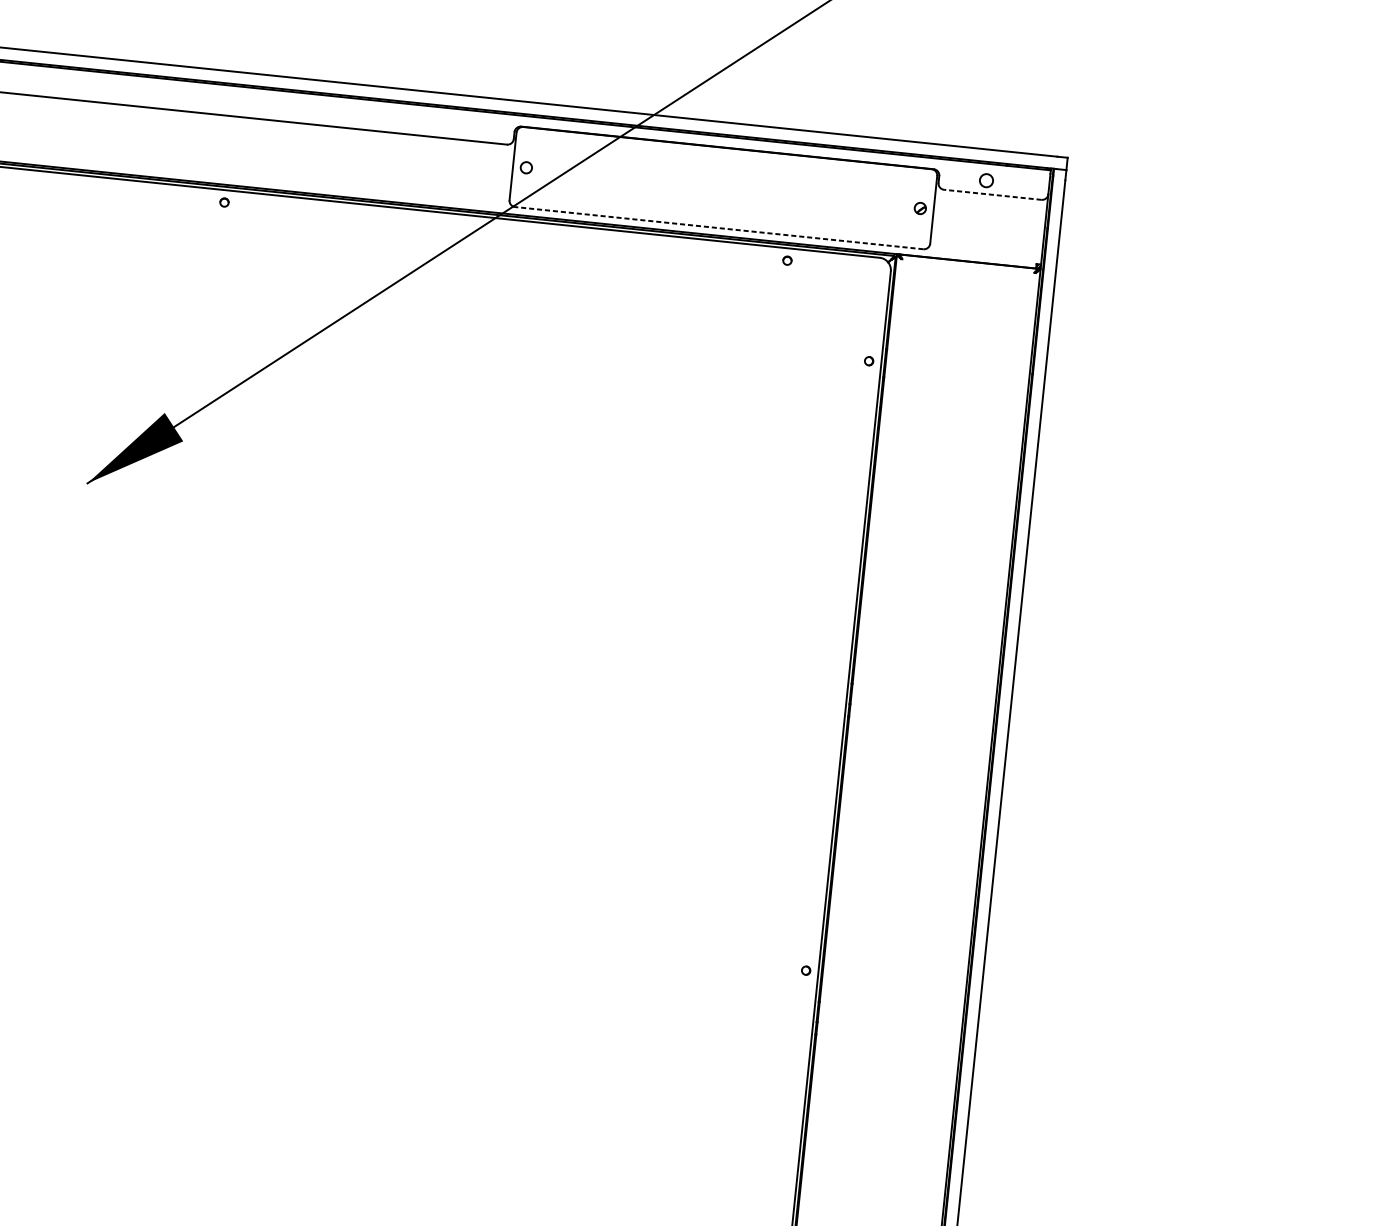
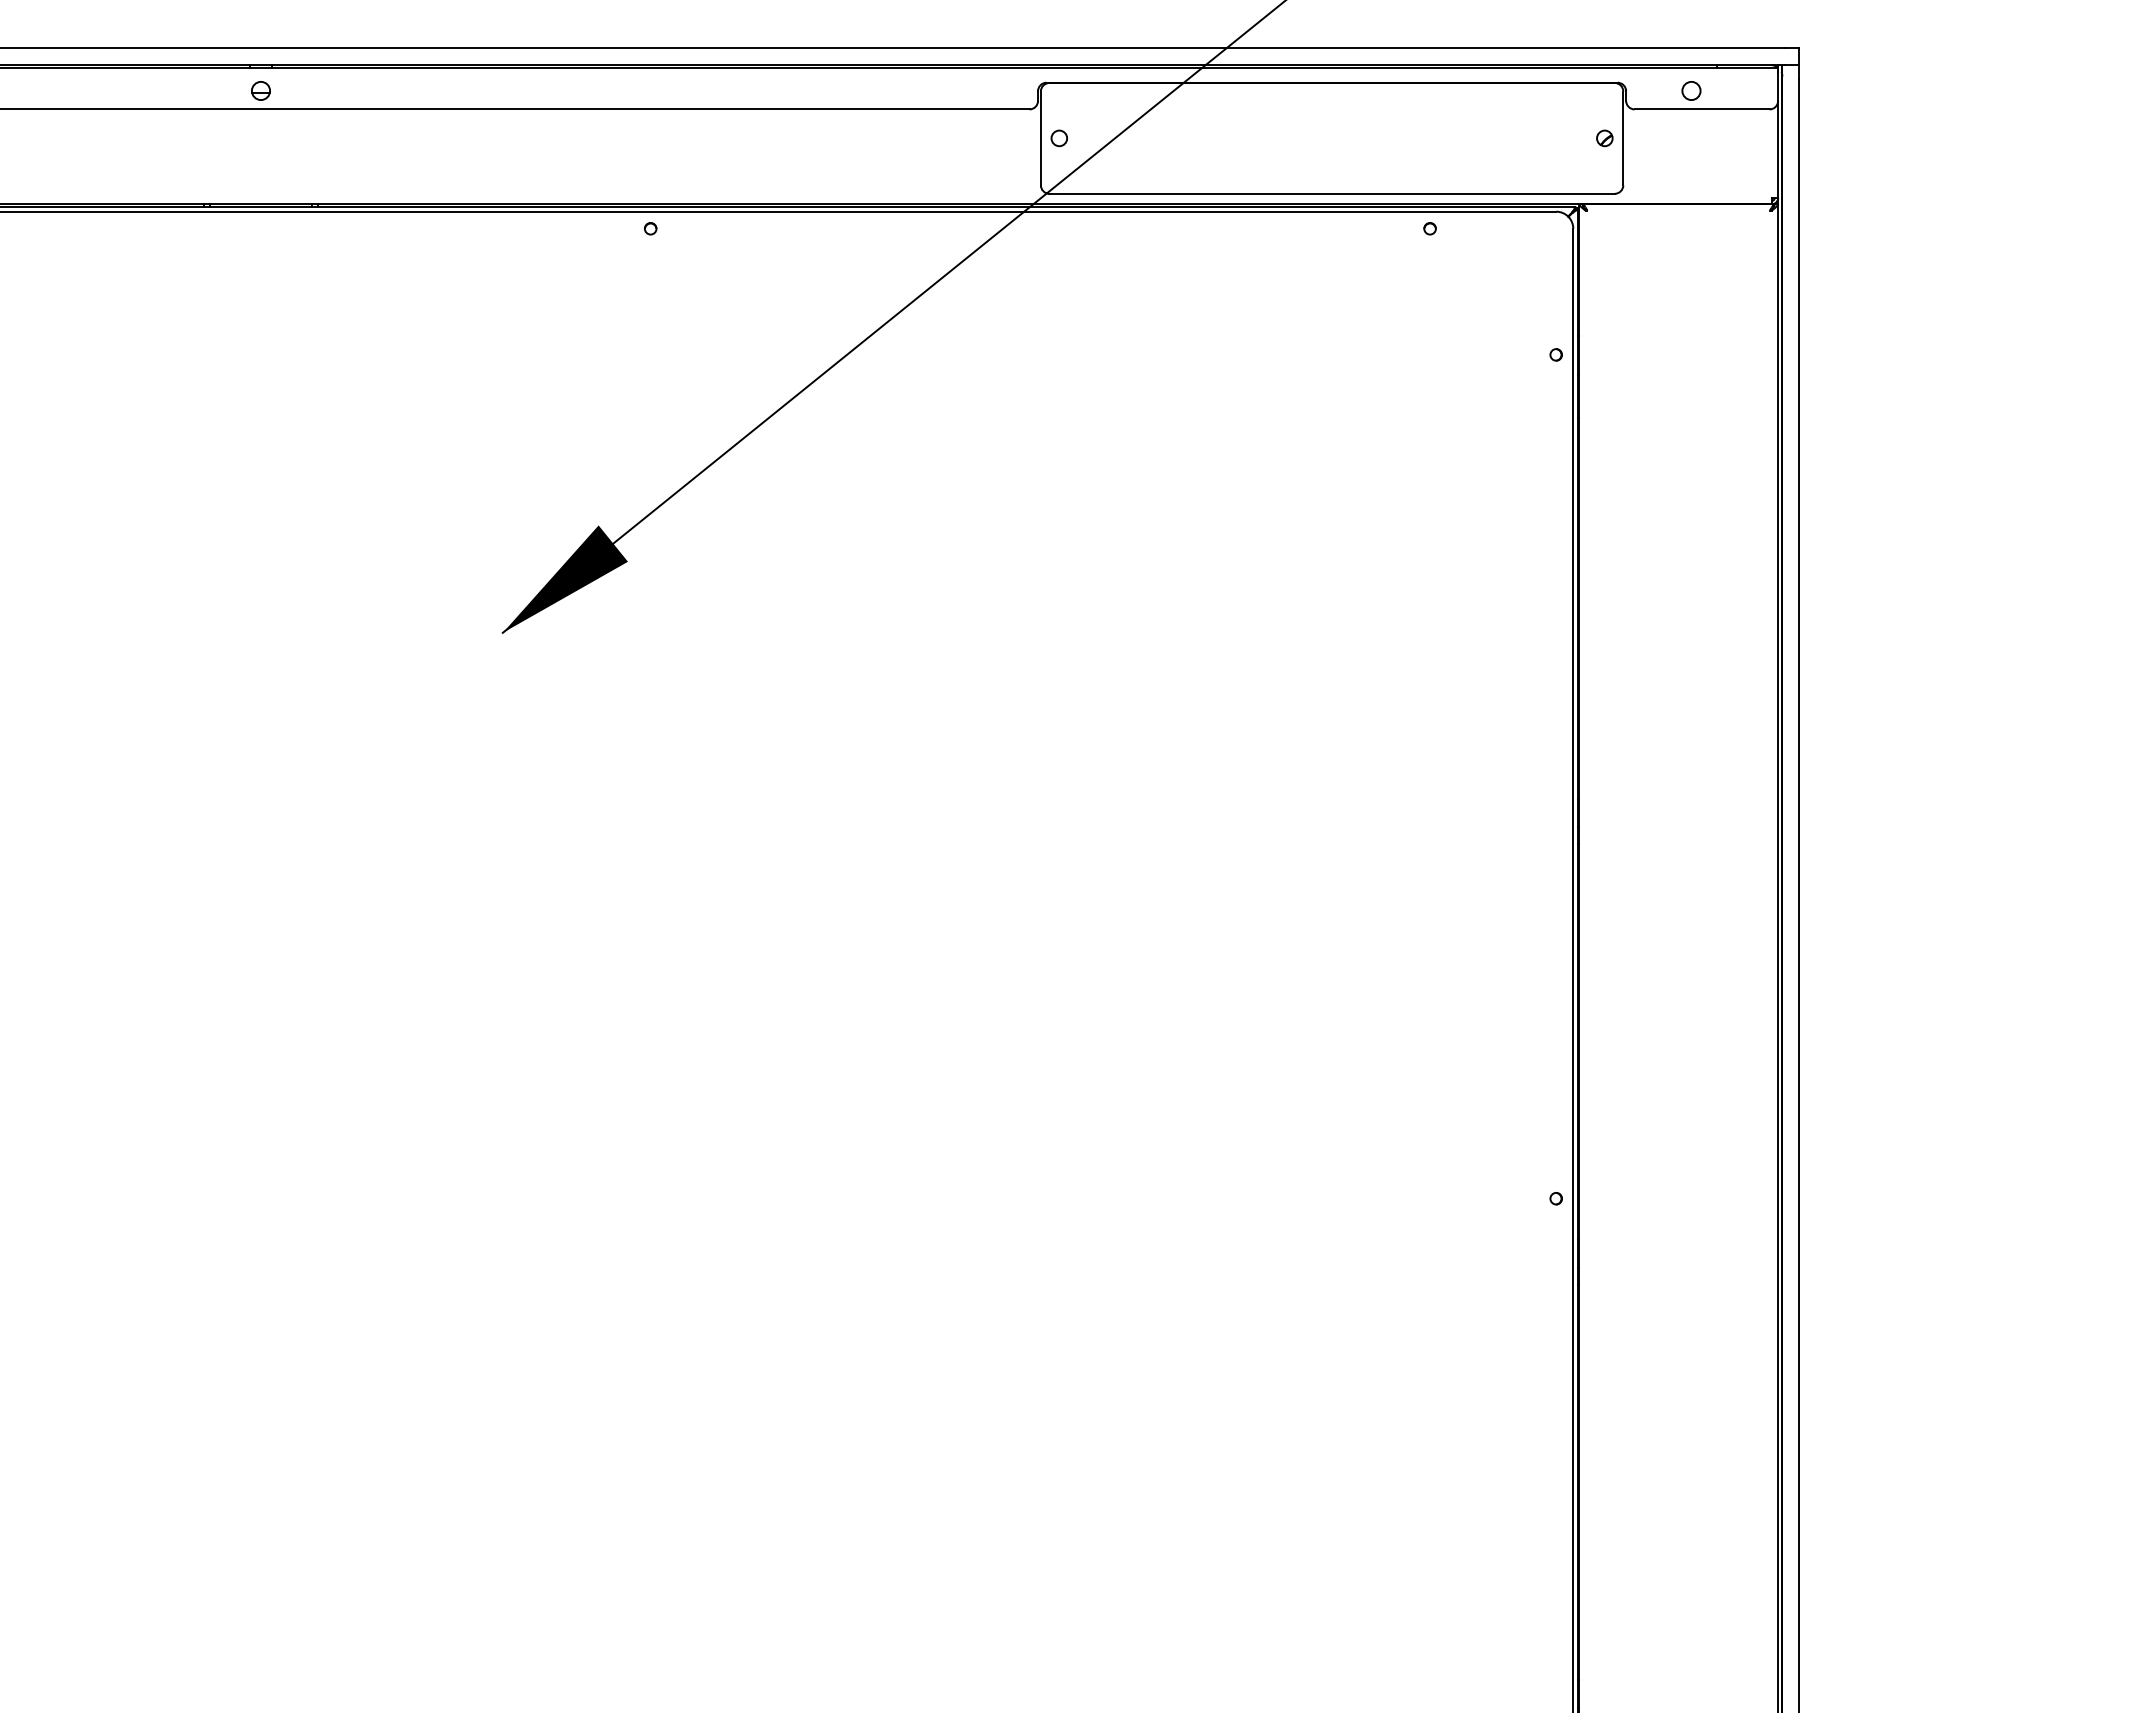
line: (992, 194) -> (1701, 109), dashed -> solid
line: (719, 227) -> (1332, 193), dashed -> solid

